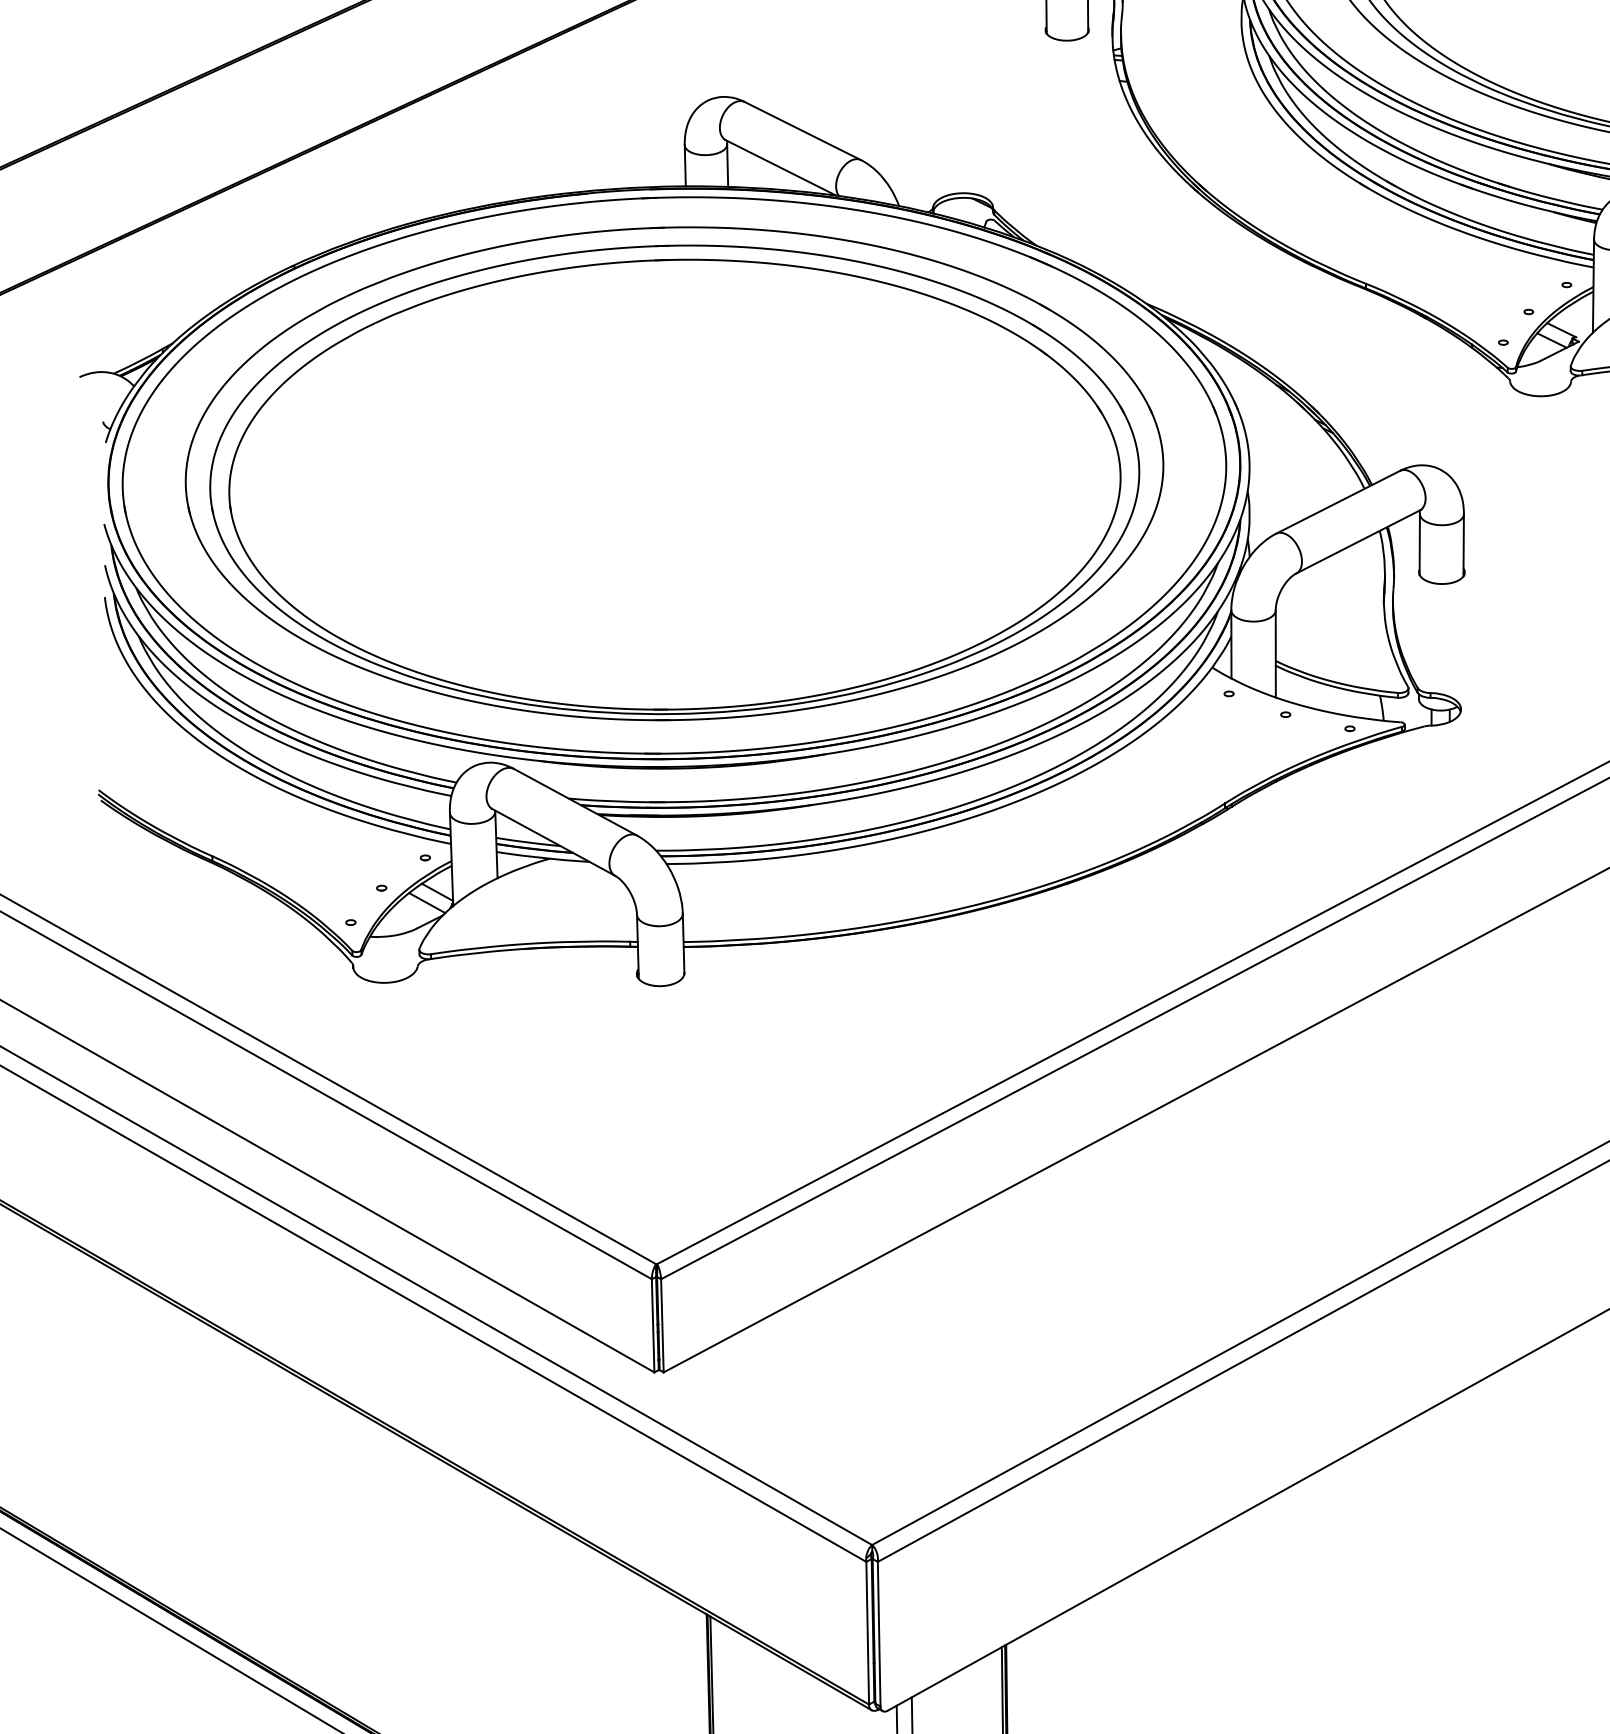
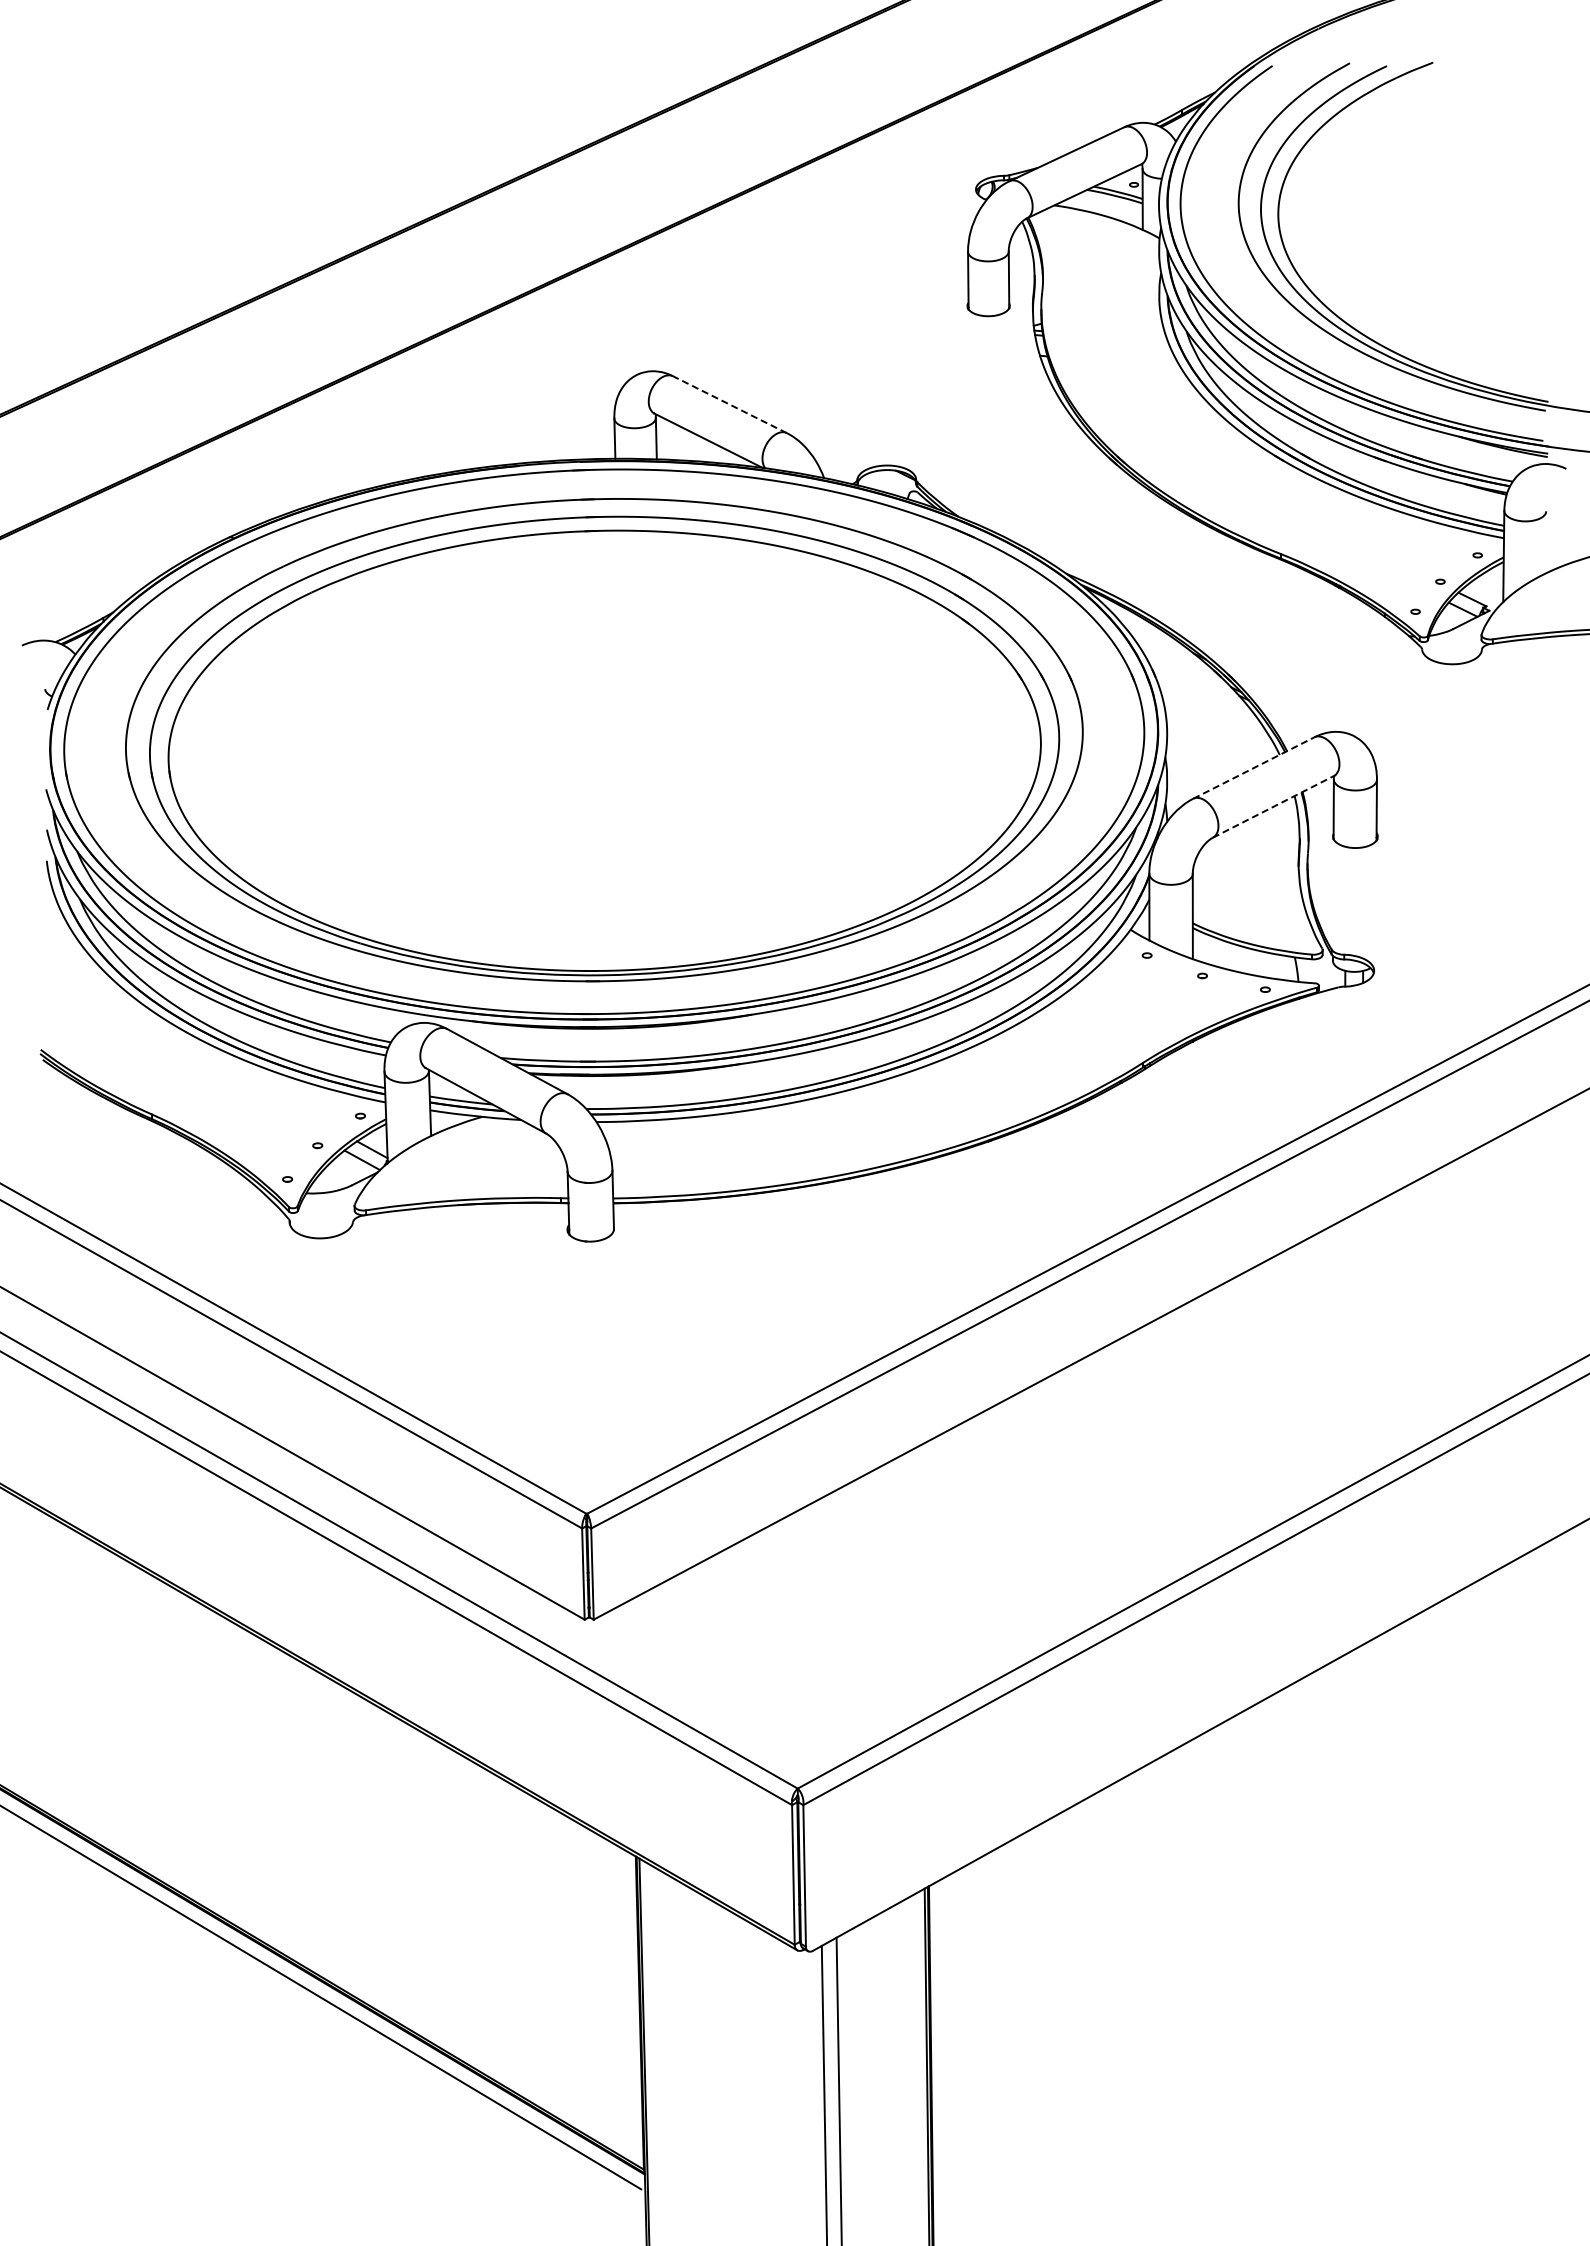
line: (802, 130) -> (729, 404), solid -> dashed
line: (1337, 502) -> (1253, 768), solid -> dashed
line: (1358, 541) -> (1273, 806), solid -> dashed

